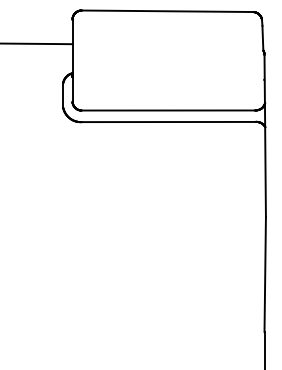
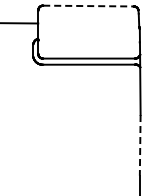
line: (167, 12) -> (88, 6), solid -> dashed
line: (265, 274) -> (140, 145), solid -> dashed

